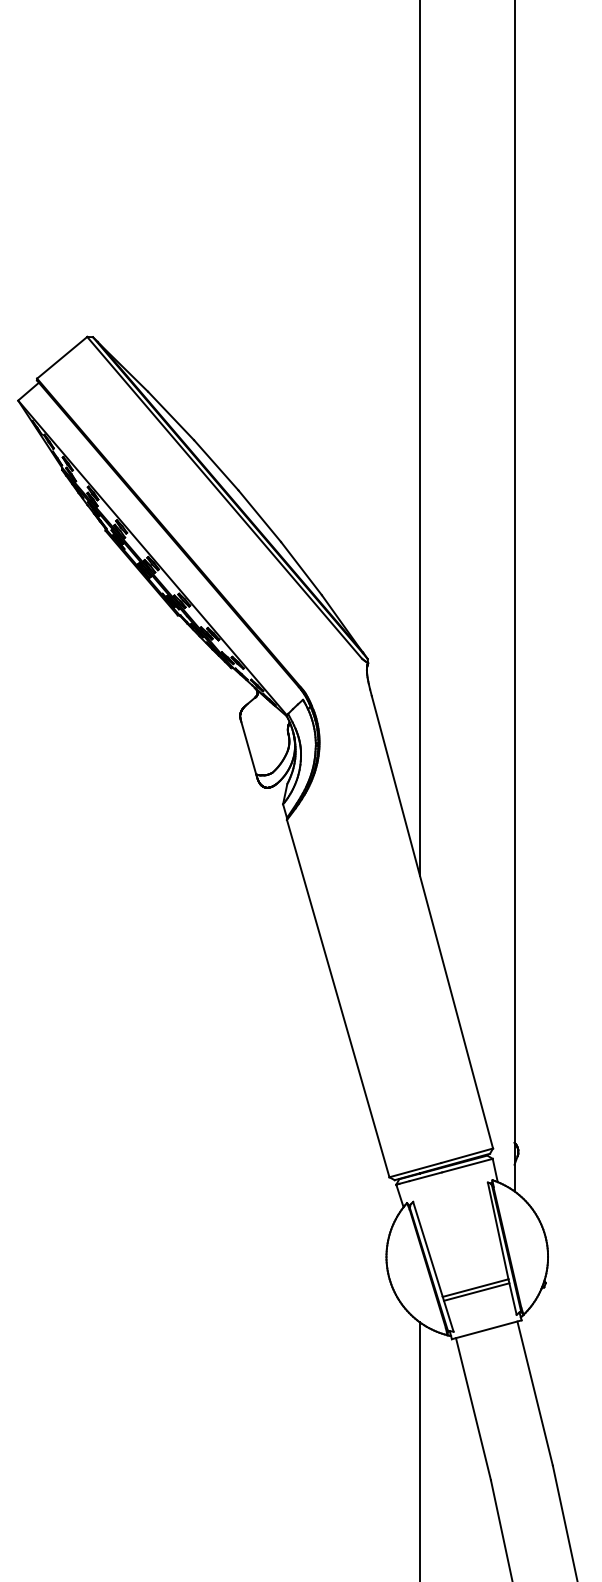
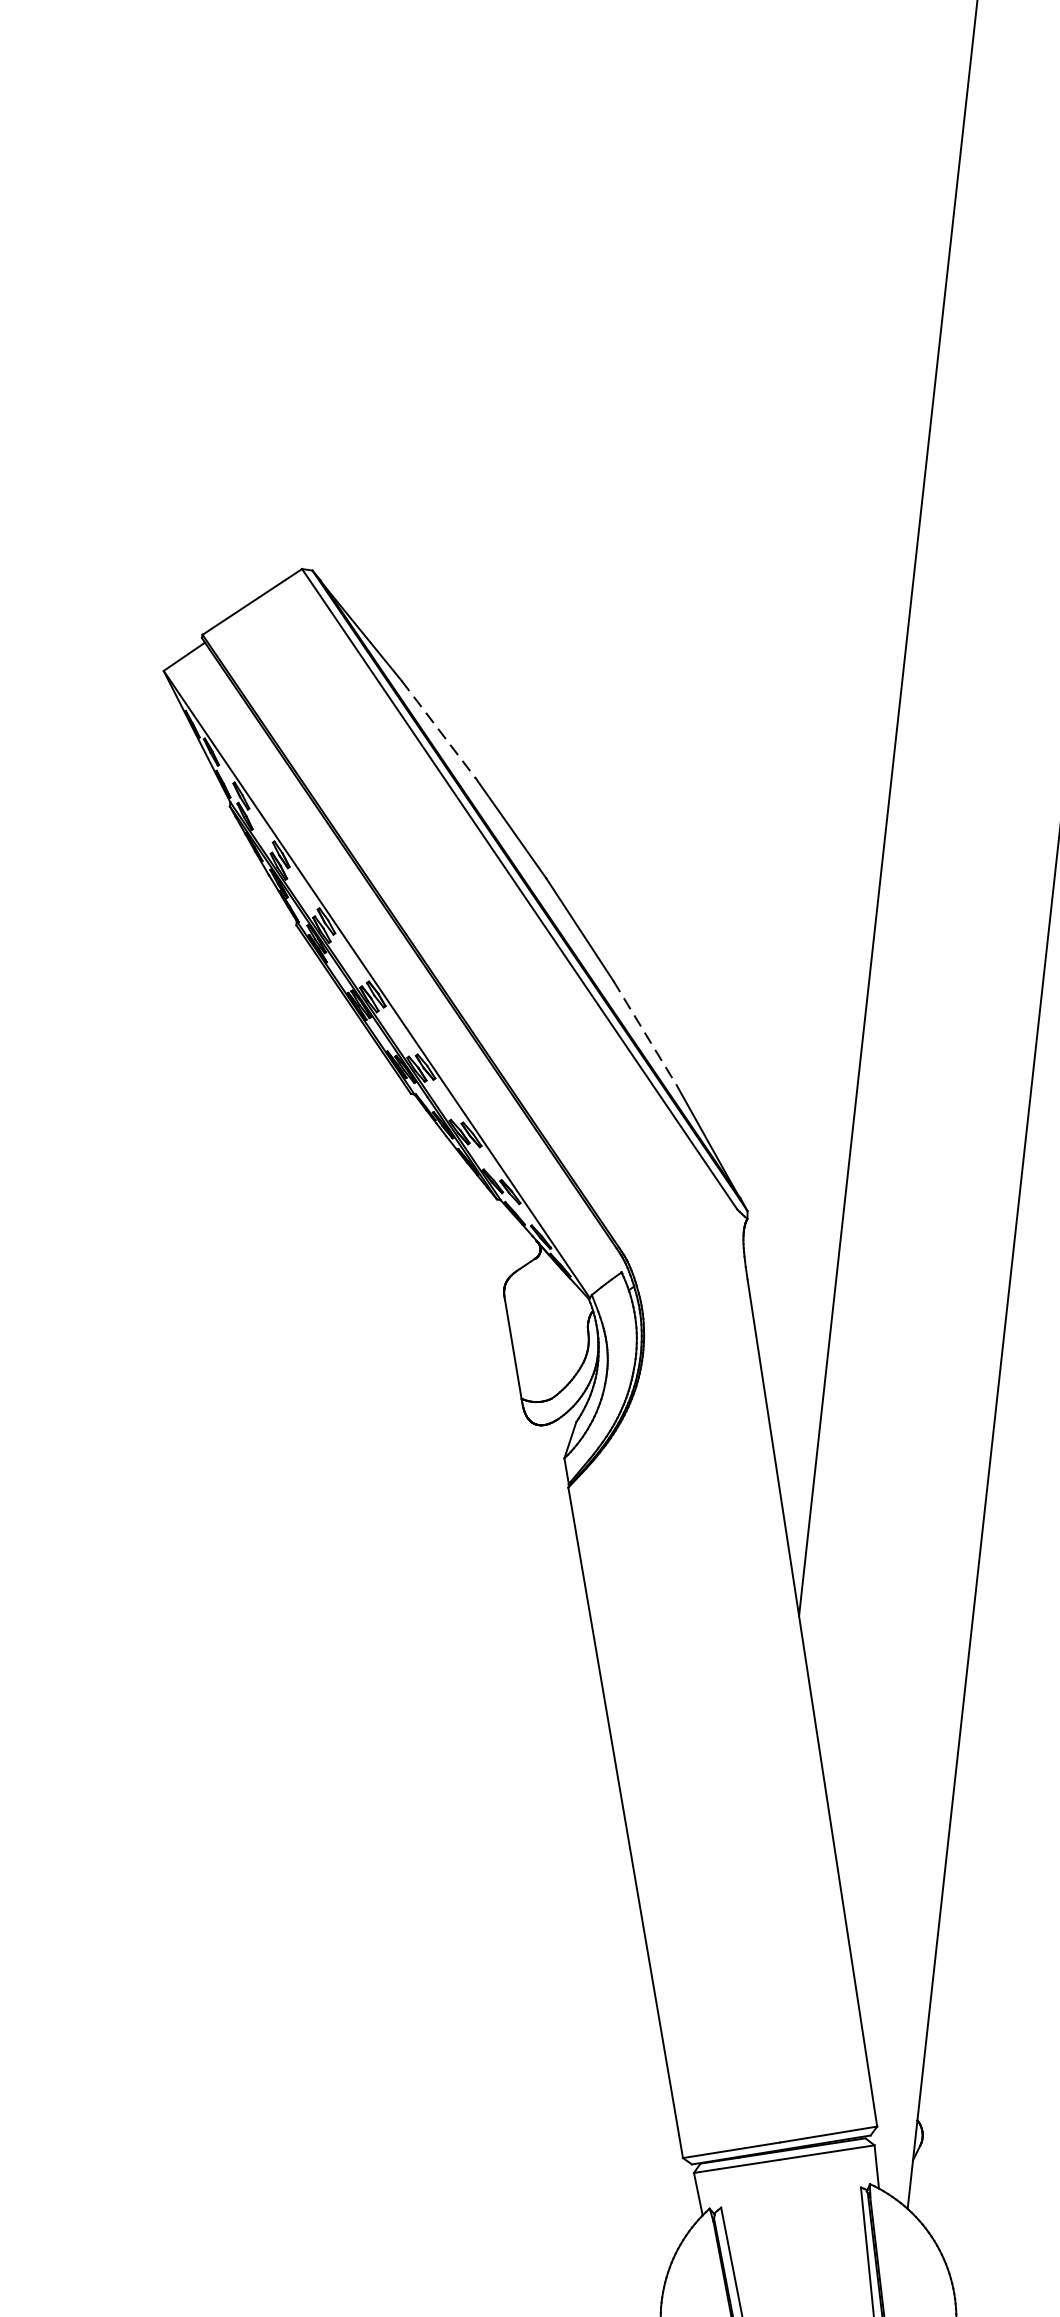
line: (171, 416) -> (439, 730), solid -> dashed
line: (301, 569) -> (645, 1035), solid -> dashed

